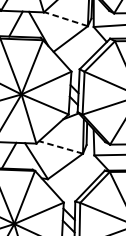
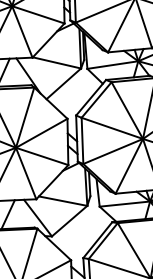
line: (65, 18) -> (56, 62), dashed -> solid
line: (61, 147) -> (63, 201), dashed -> solid

